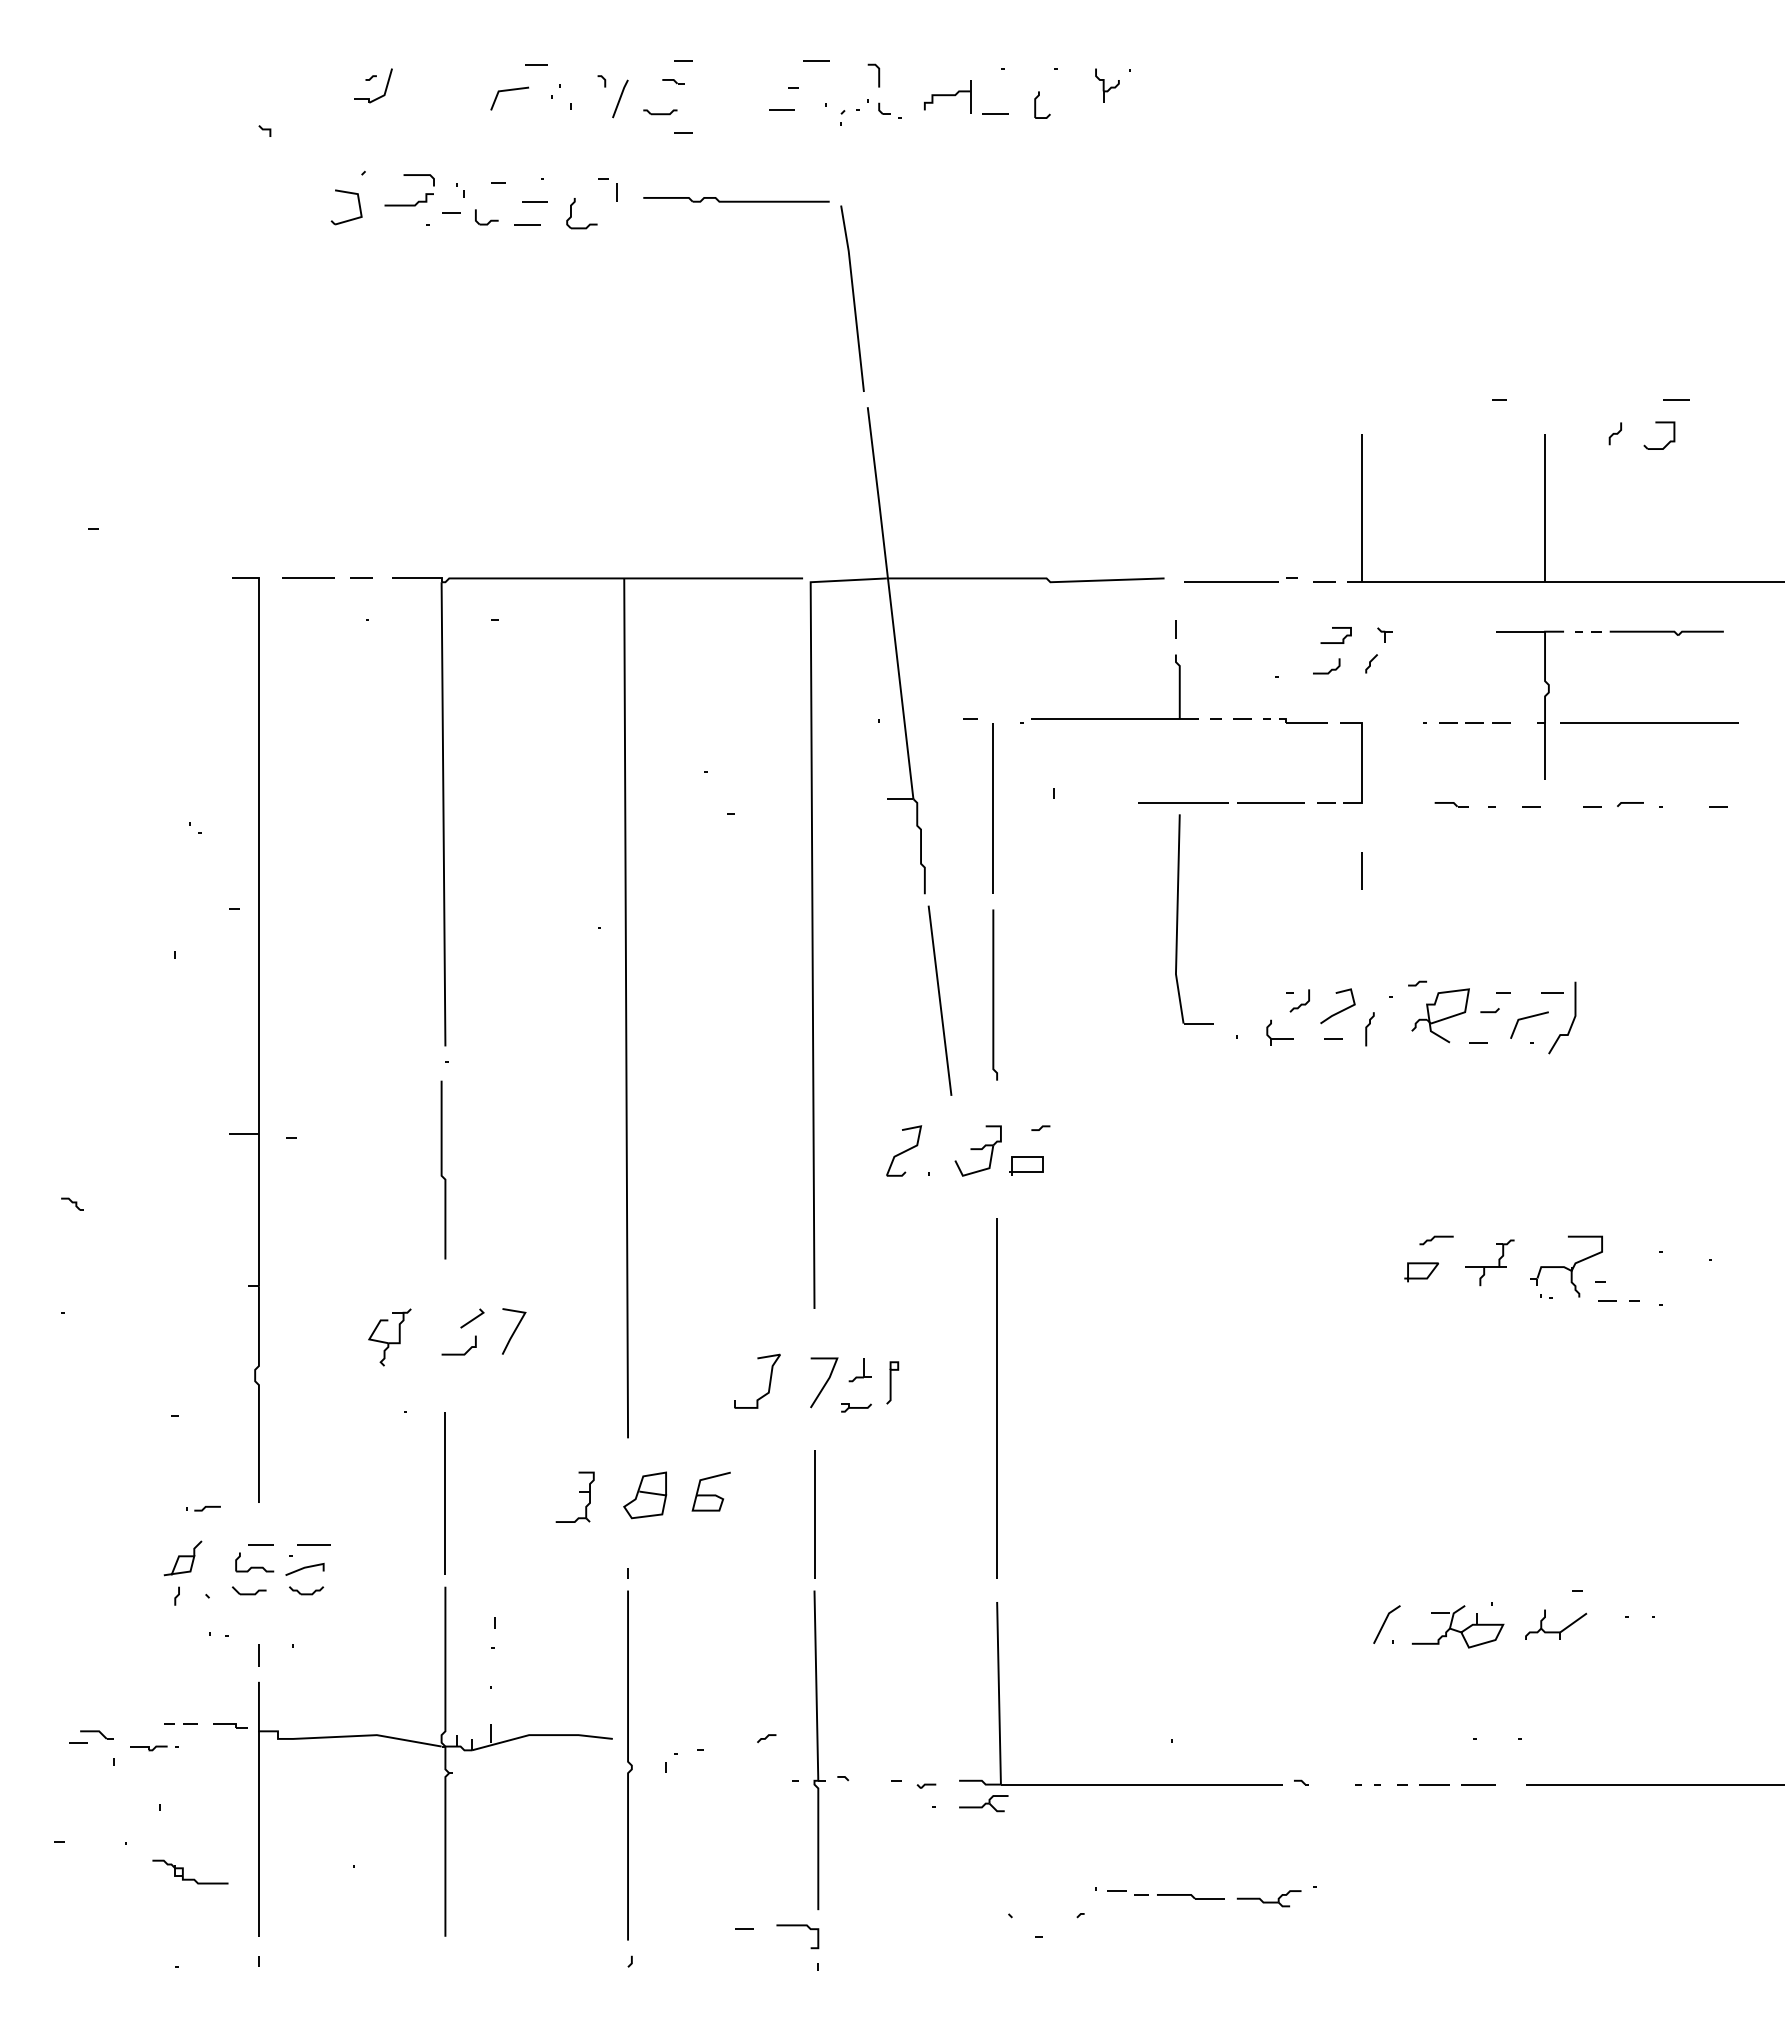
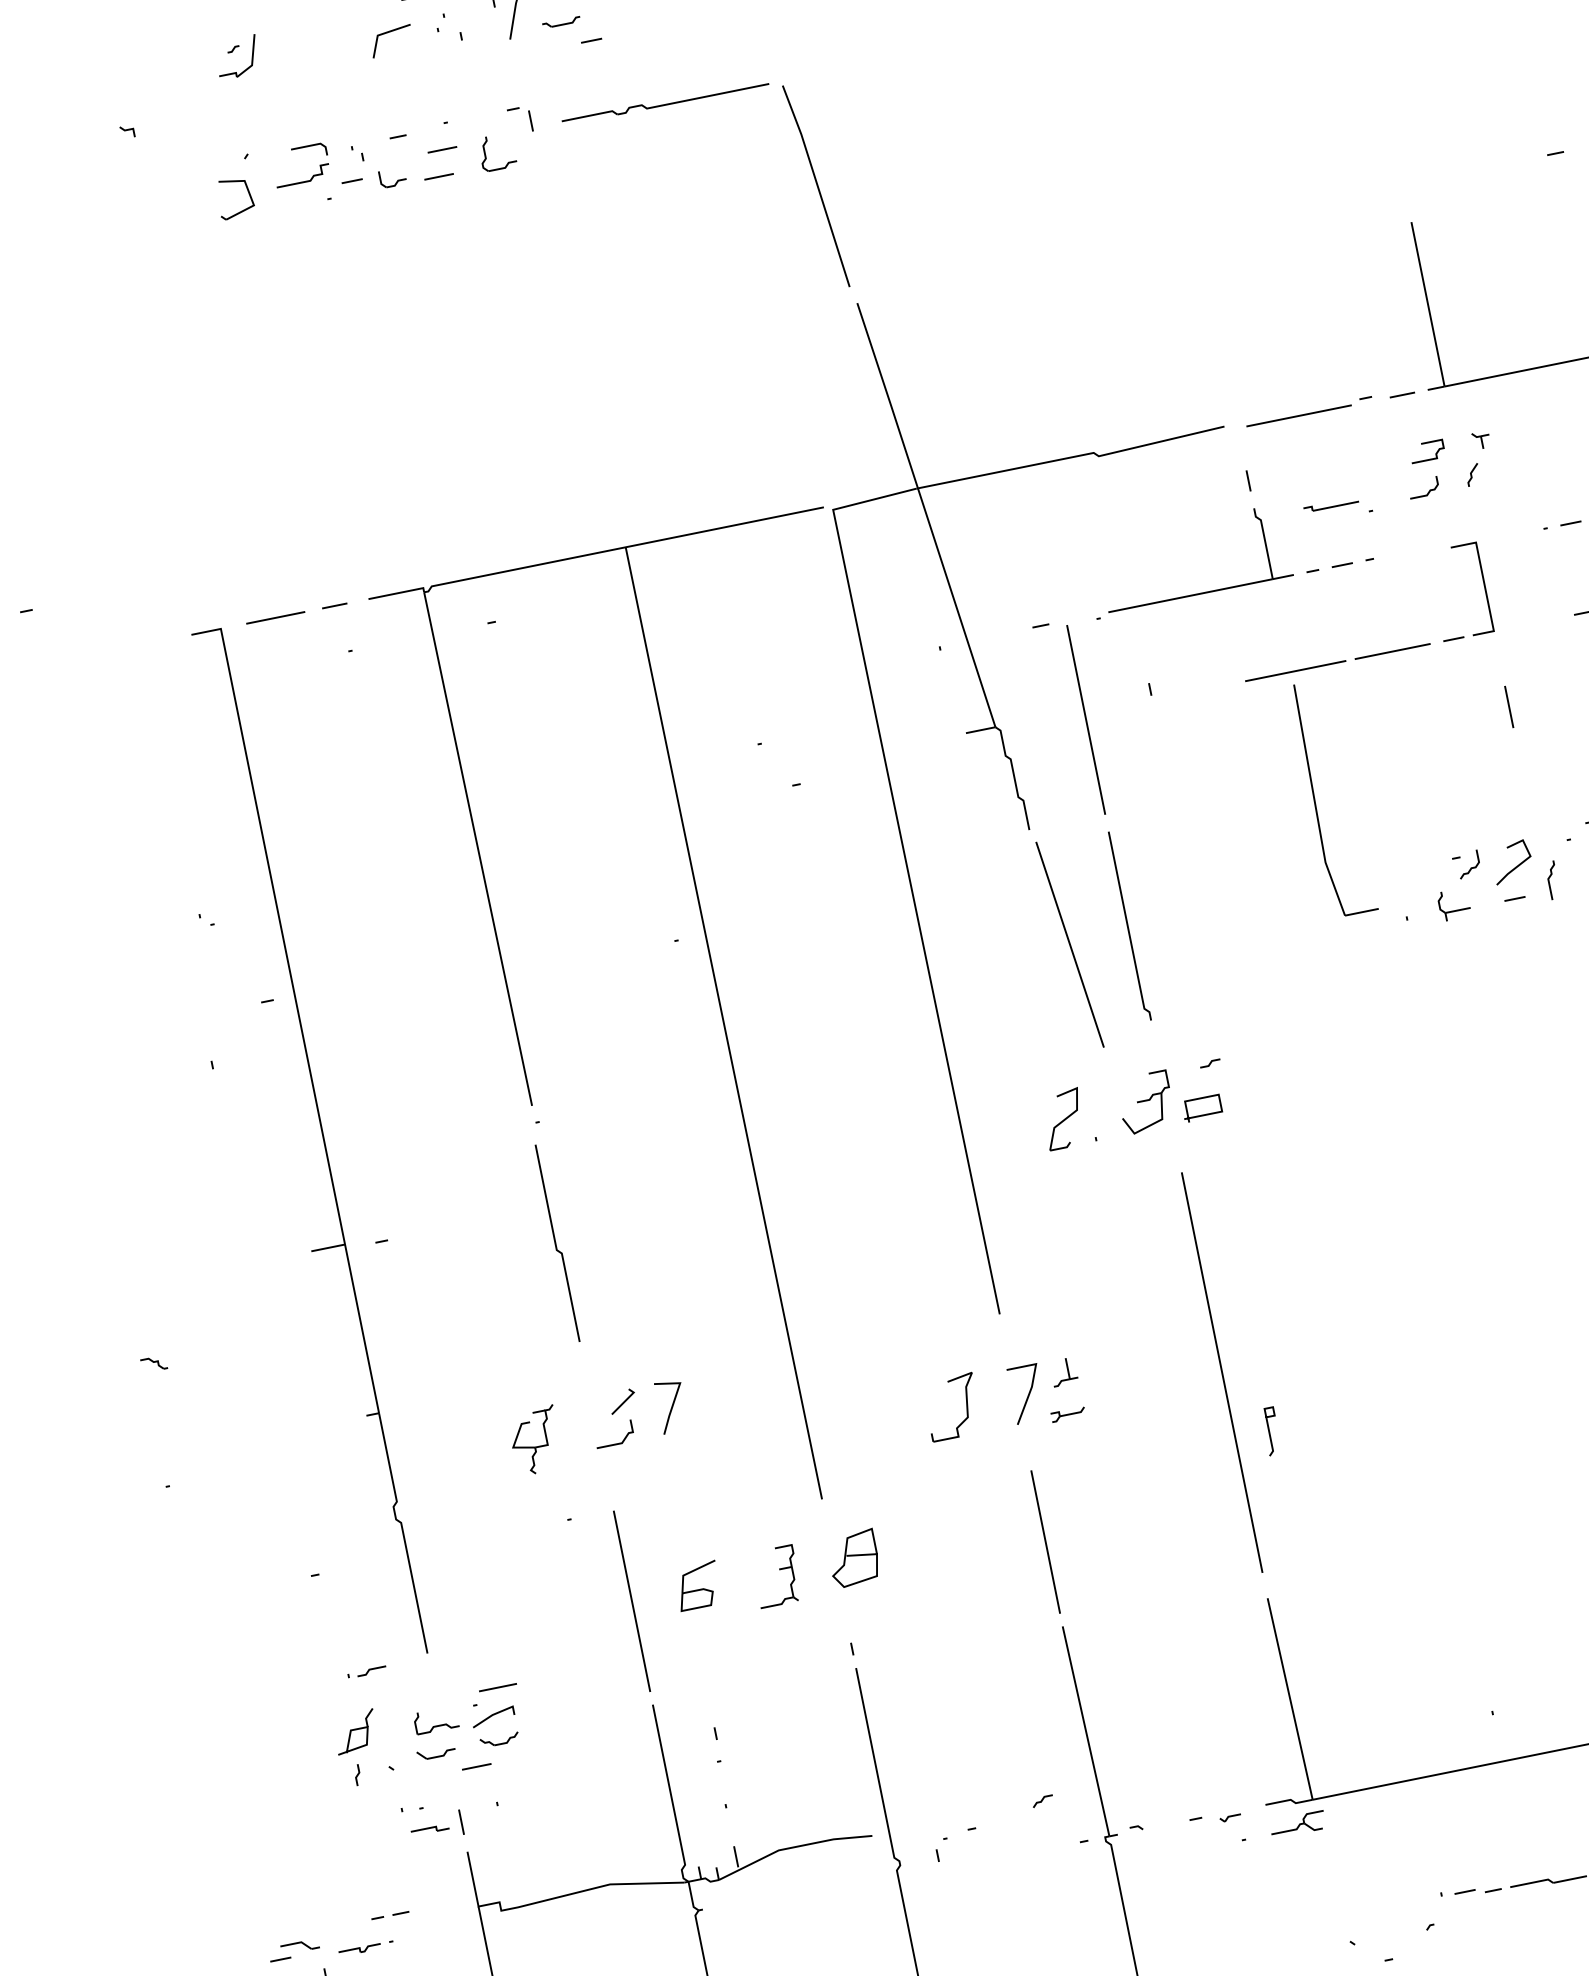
part: (1303, 720) -> (1331, 504), moved
curve: (891, 1382) -> (1270, 1431), moved
part: (710, 1491) -> (697, 1585), moved
line: (260, 1544) -> (476, 1766), moved
part: (230, 1725) -> (430, 1829), moved

